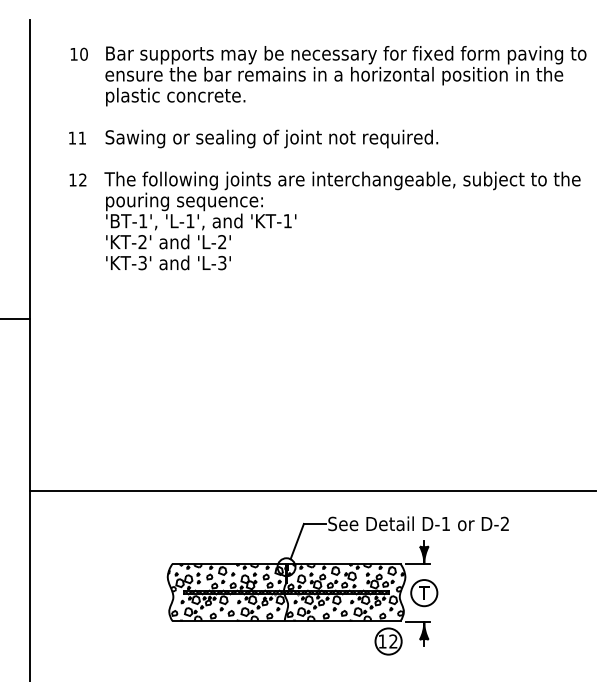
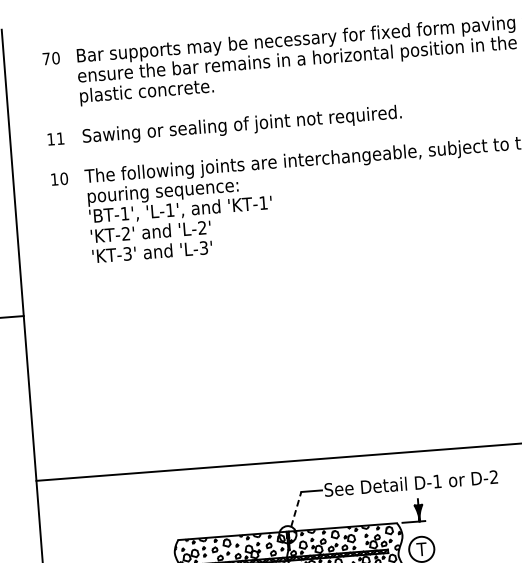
text: (73, 54) -> (45, 59), 10 -> 70
text: (82, 179) -> (63, 178), 12 -> 10
line: (297, 541) -> (296, 509), solid -> dashed

